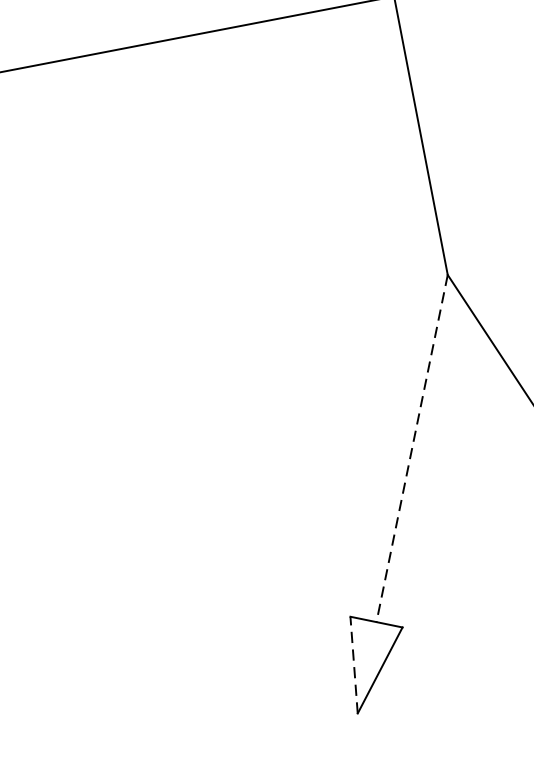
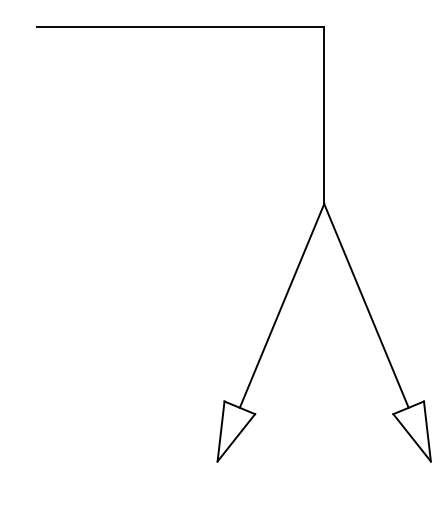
line: (411, 449) -> (281, 306), dashed -> solid
line: (354, 665) -> (221, 431), dashed -> solid

